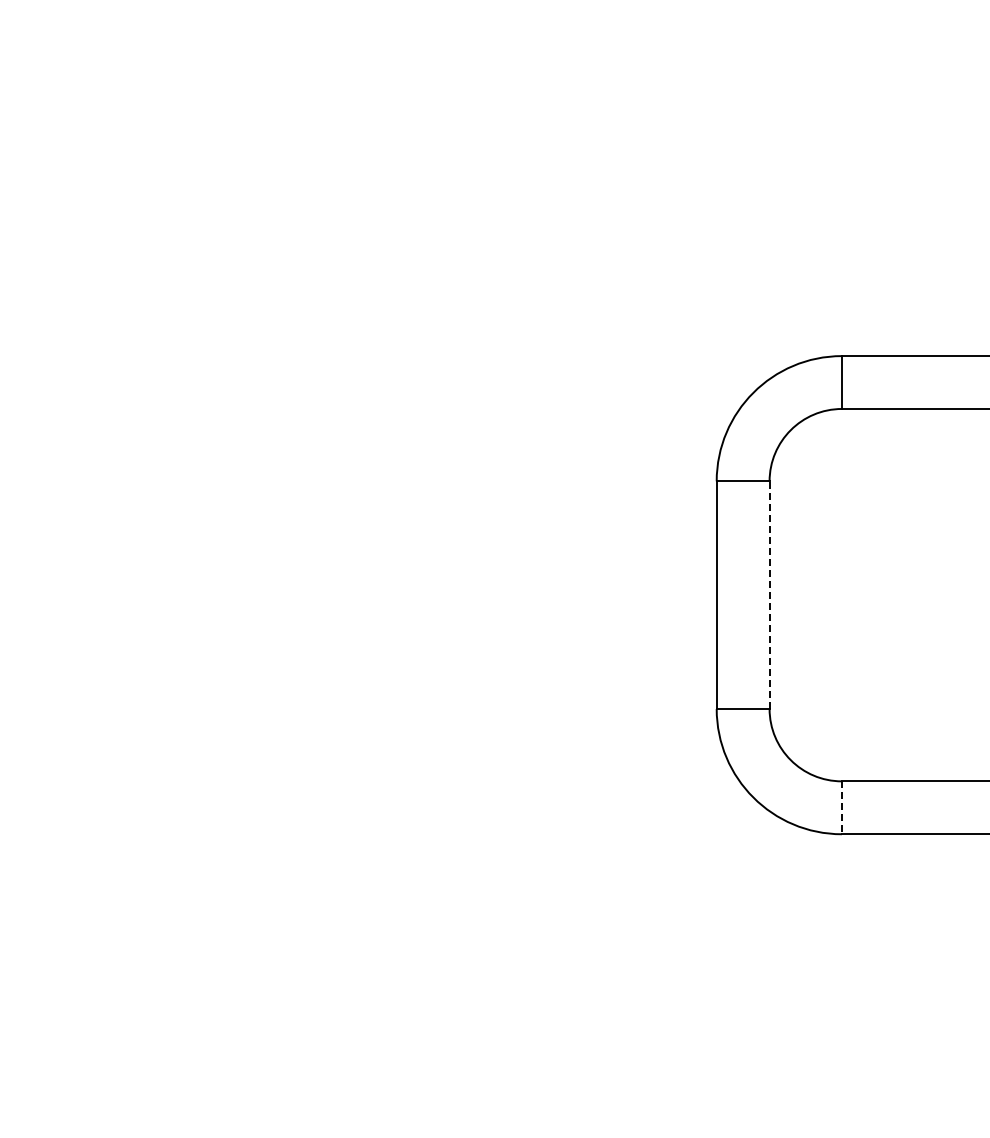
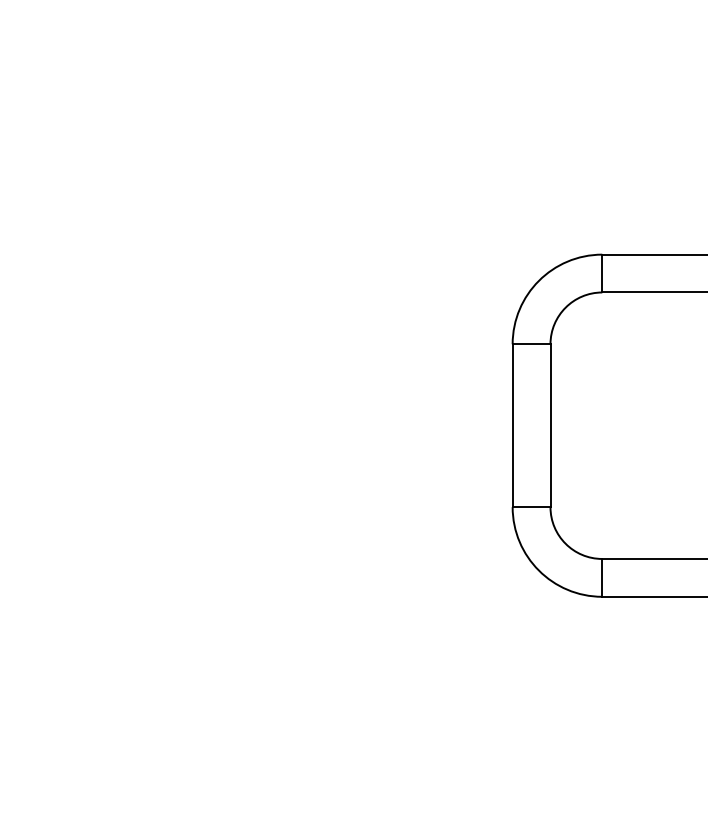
line: (769, 595) -> (550, 425), dashed -> solid
line: (841, 808) -> (601, 578), dashed -> solid

